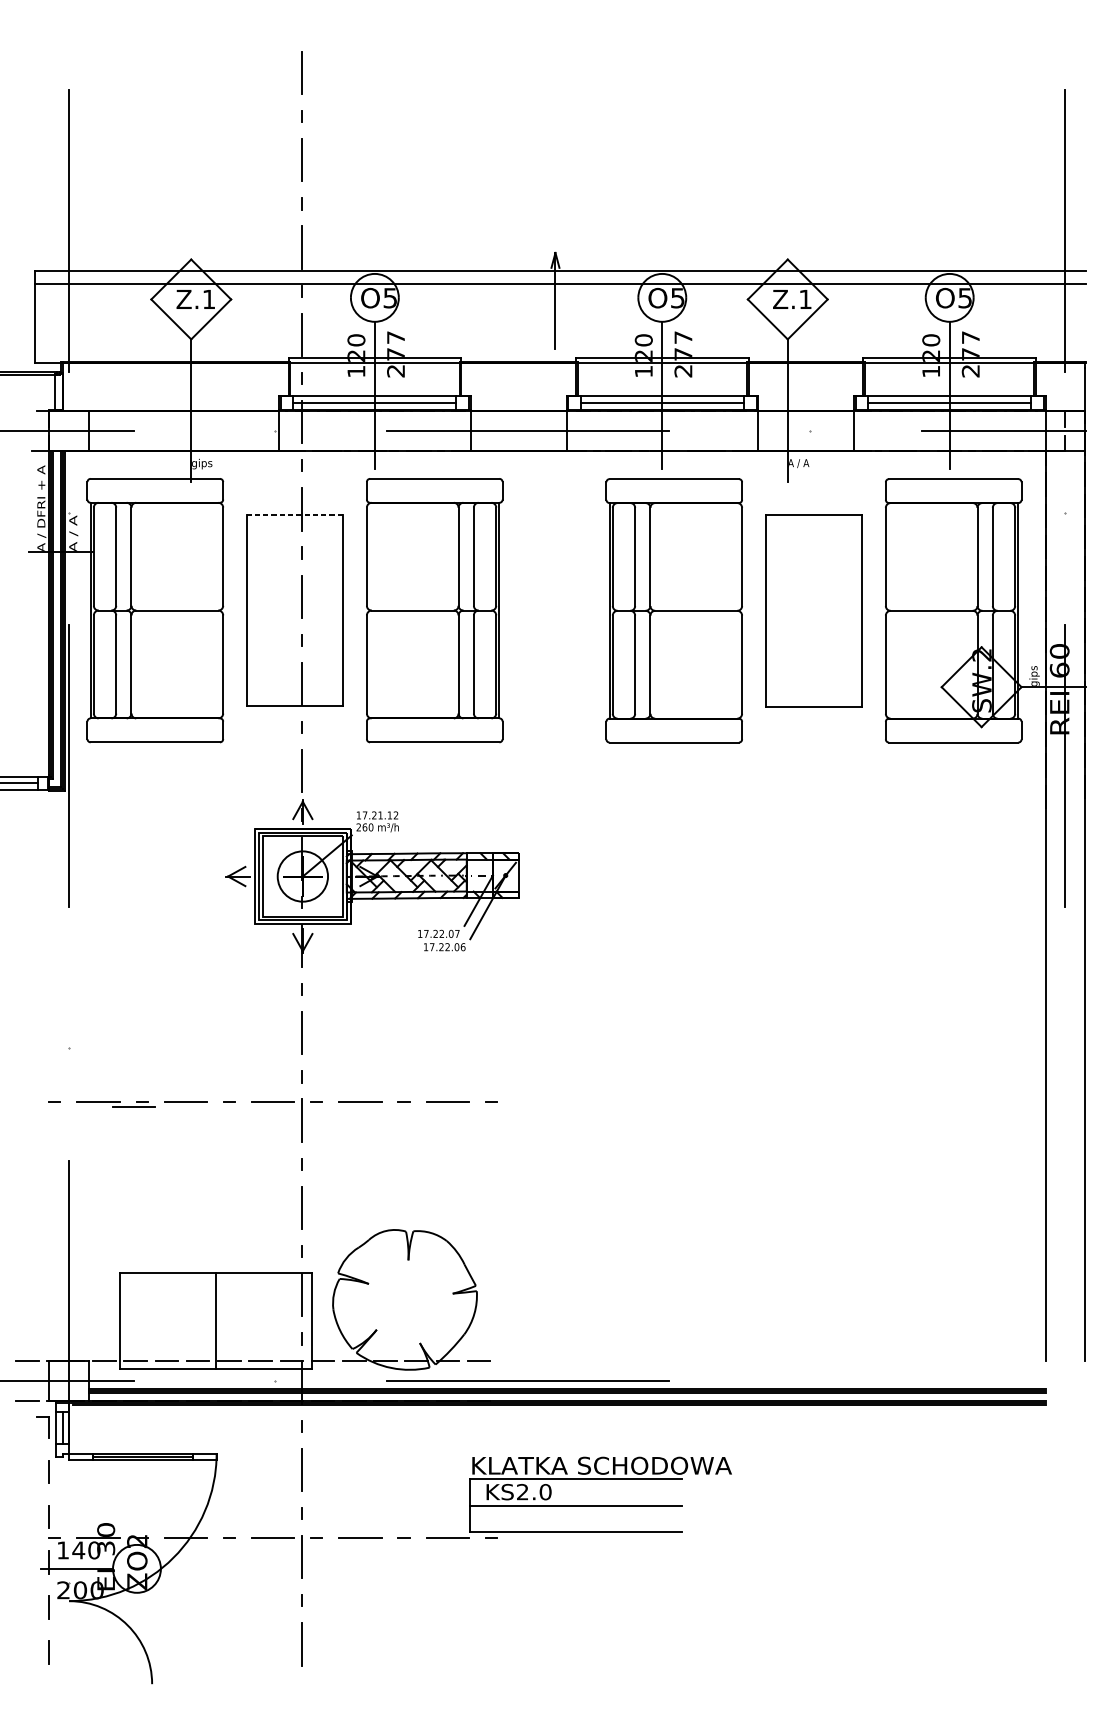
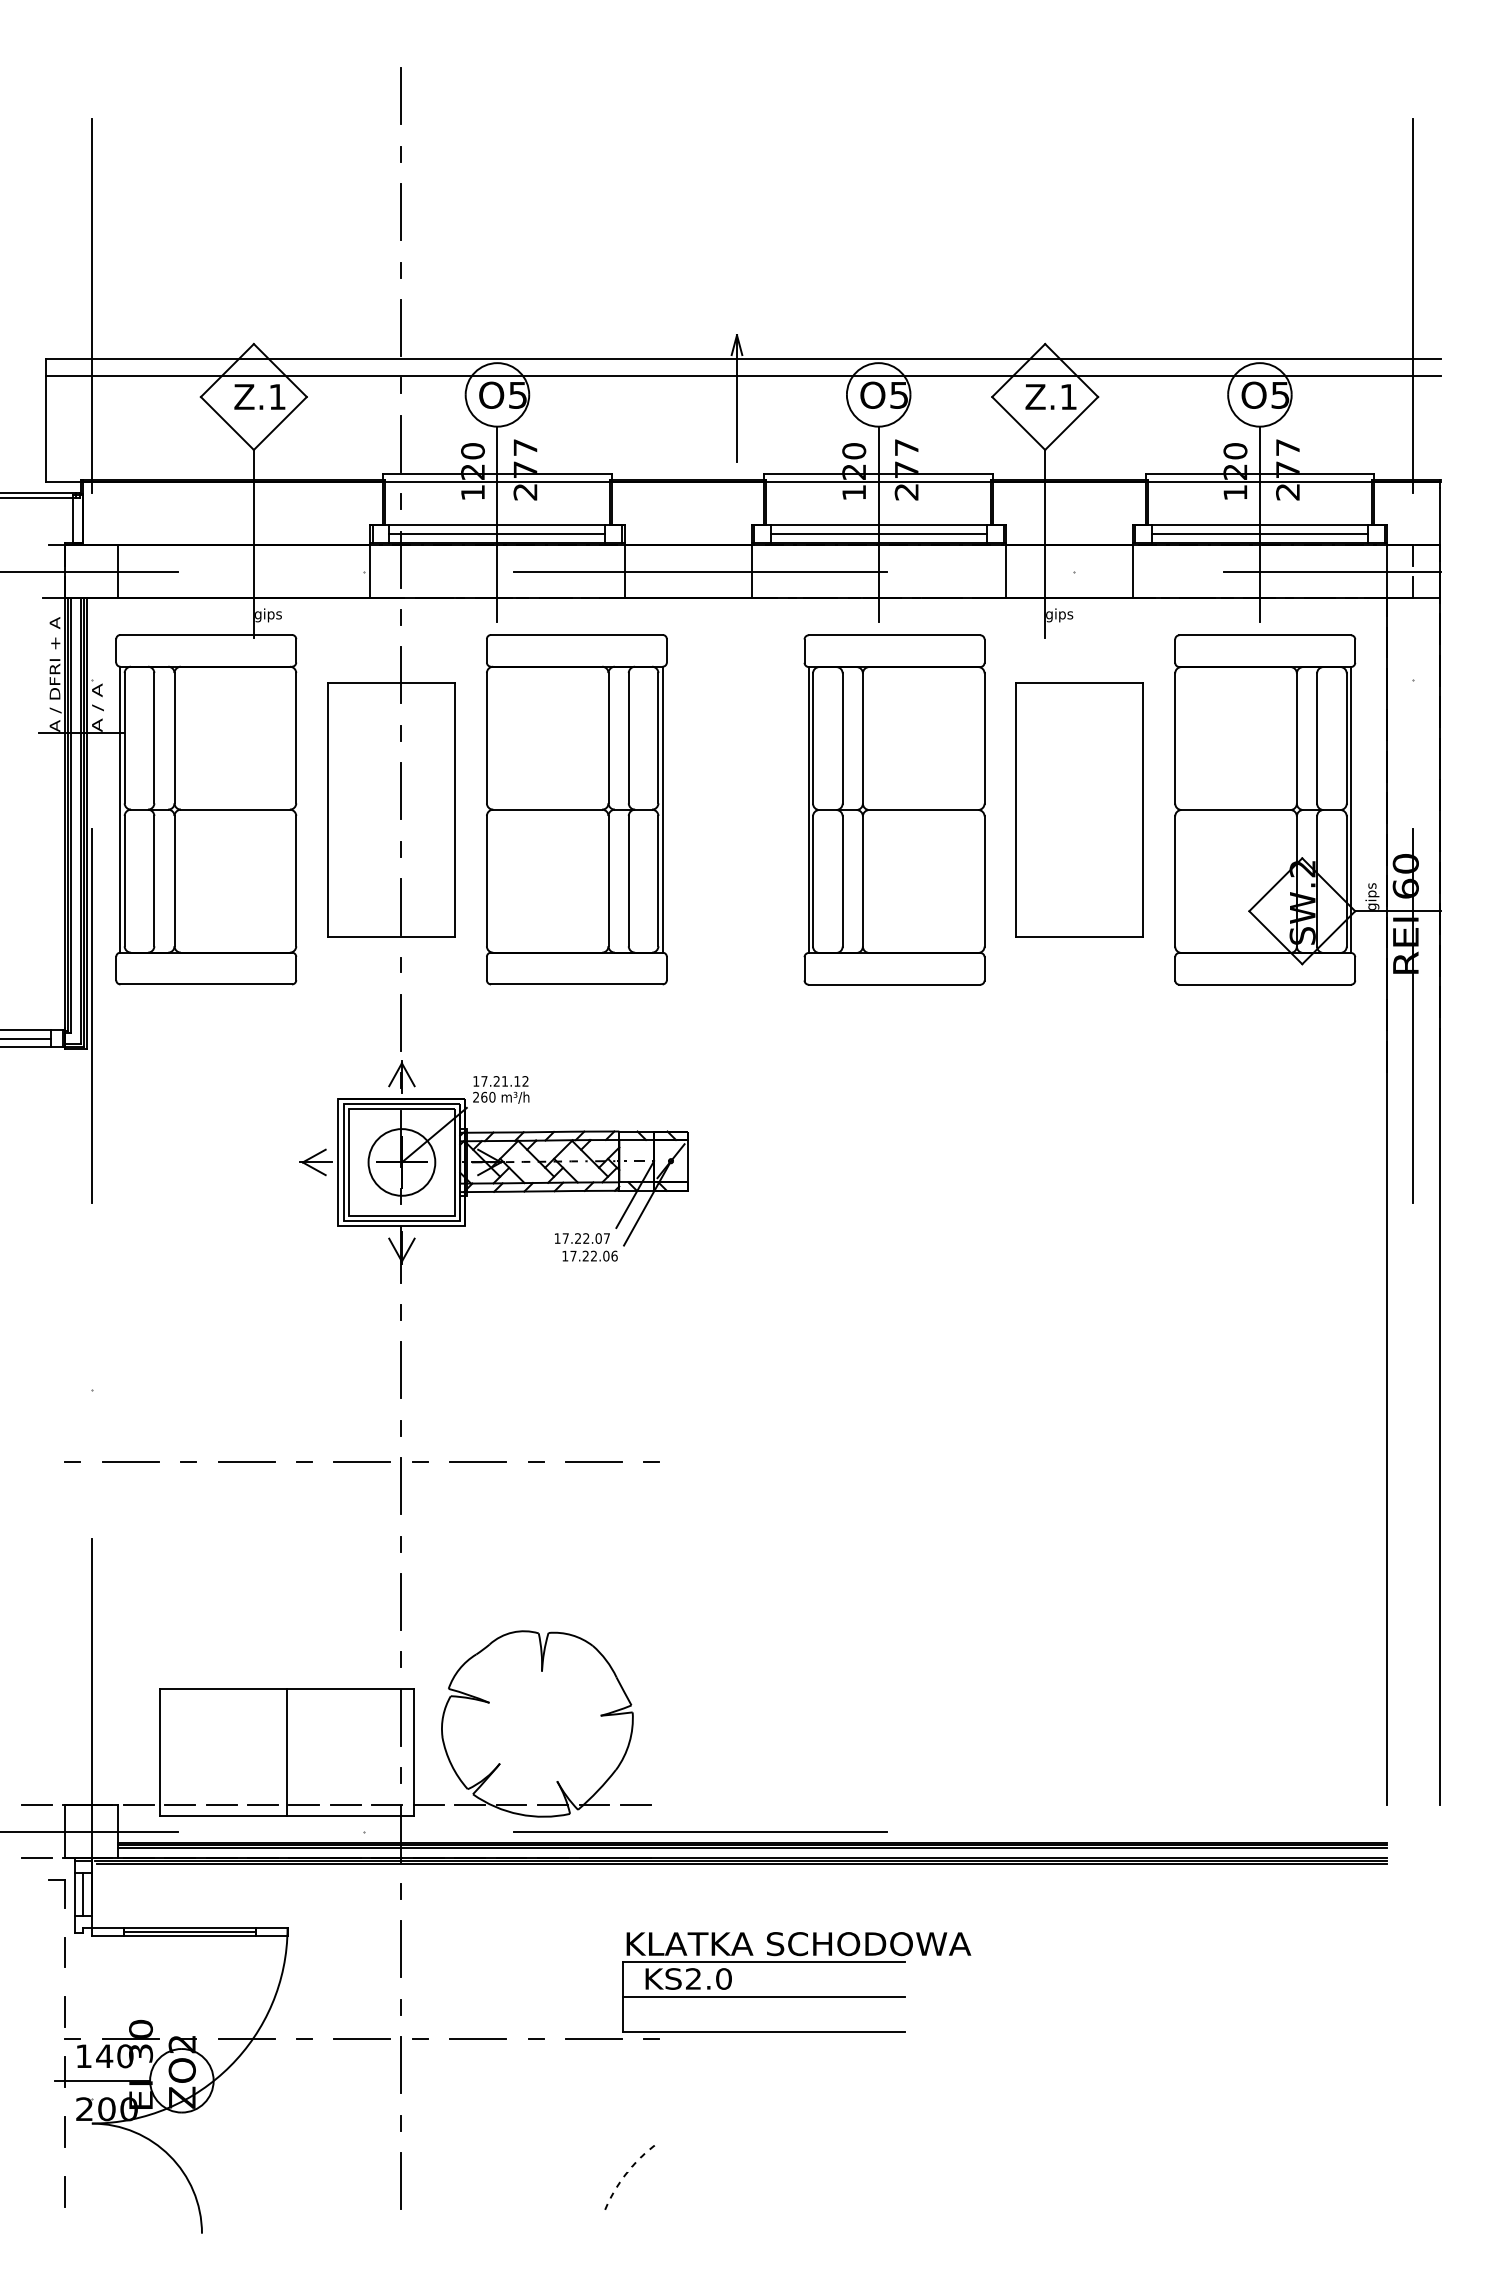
text: (798, 464) -> (1059, 615), A / A -> gips
line: (295, 514) -> (391, 682), dashed -> solid
line: (133, 1107) -> (177, 1468), removed
part: (474, 1641) -> (629, 2177), added

